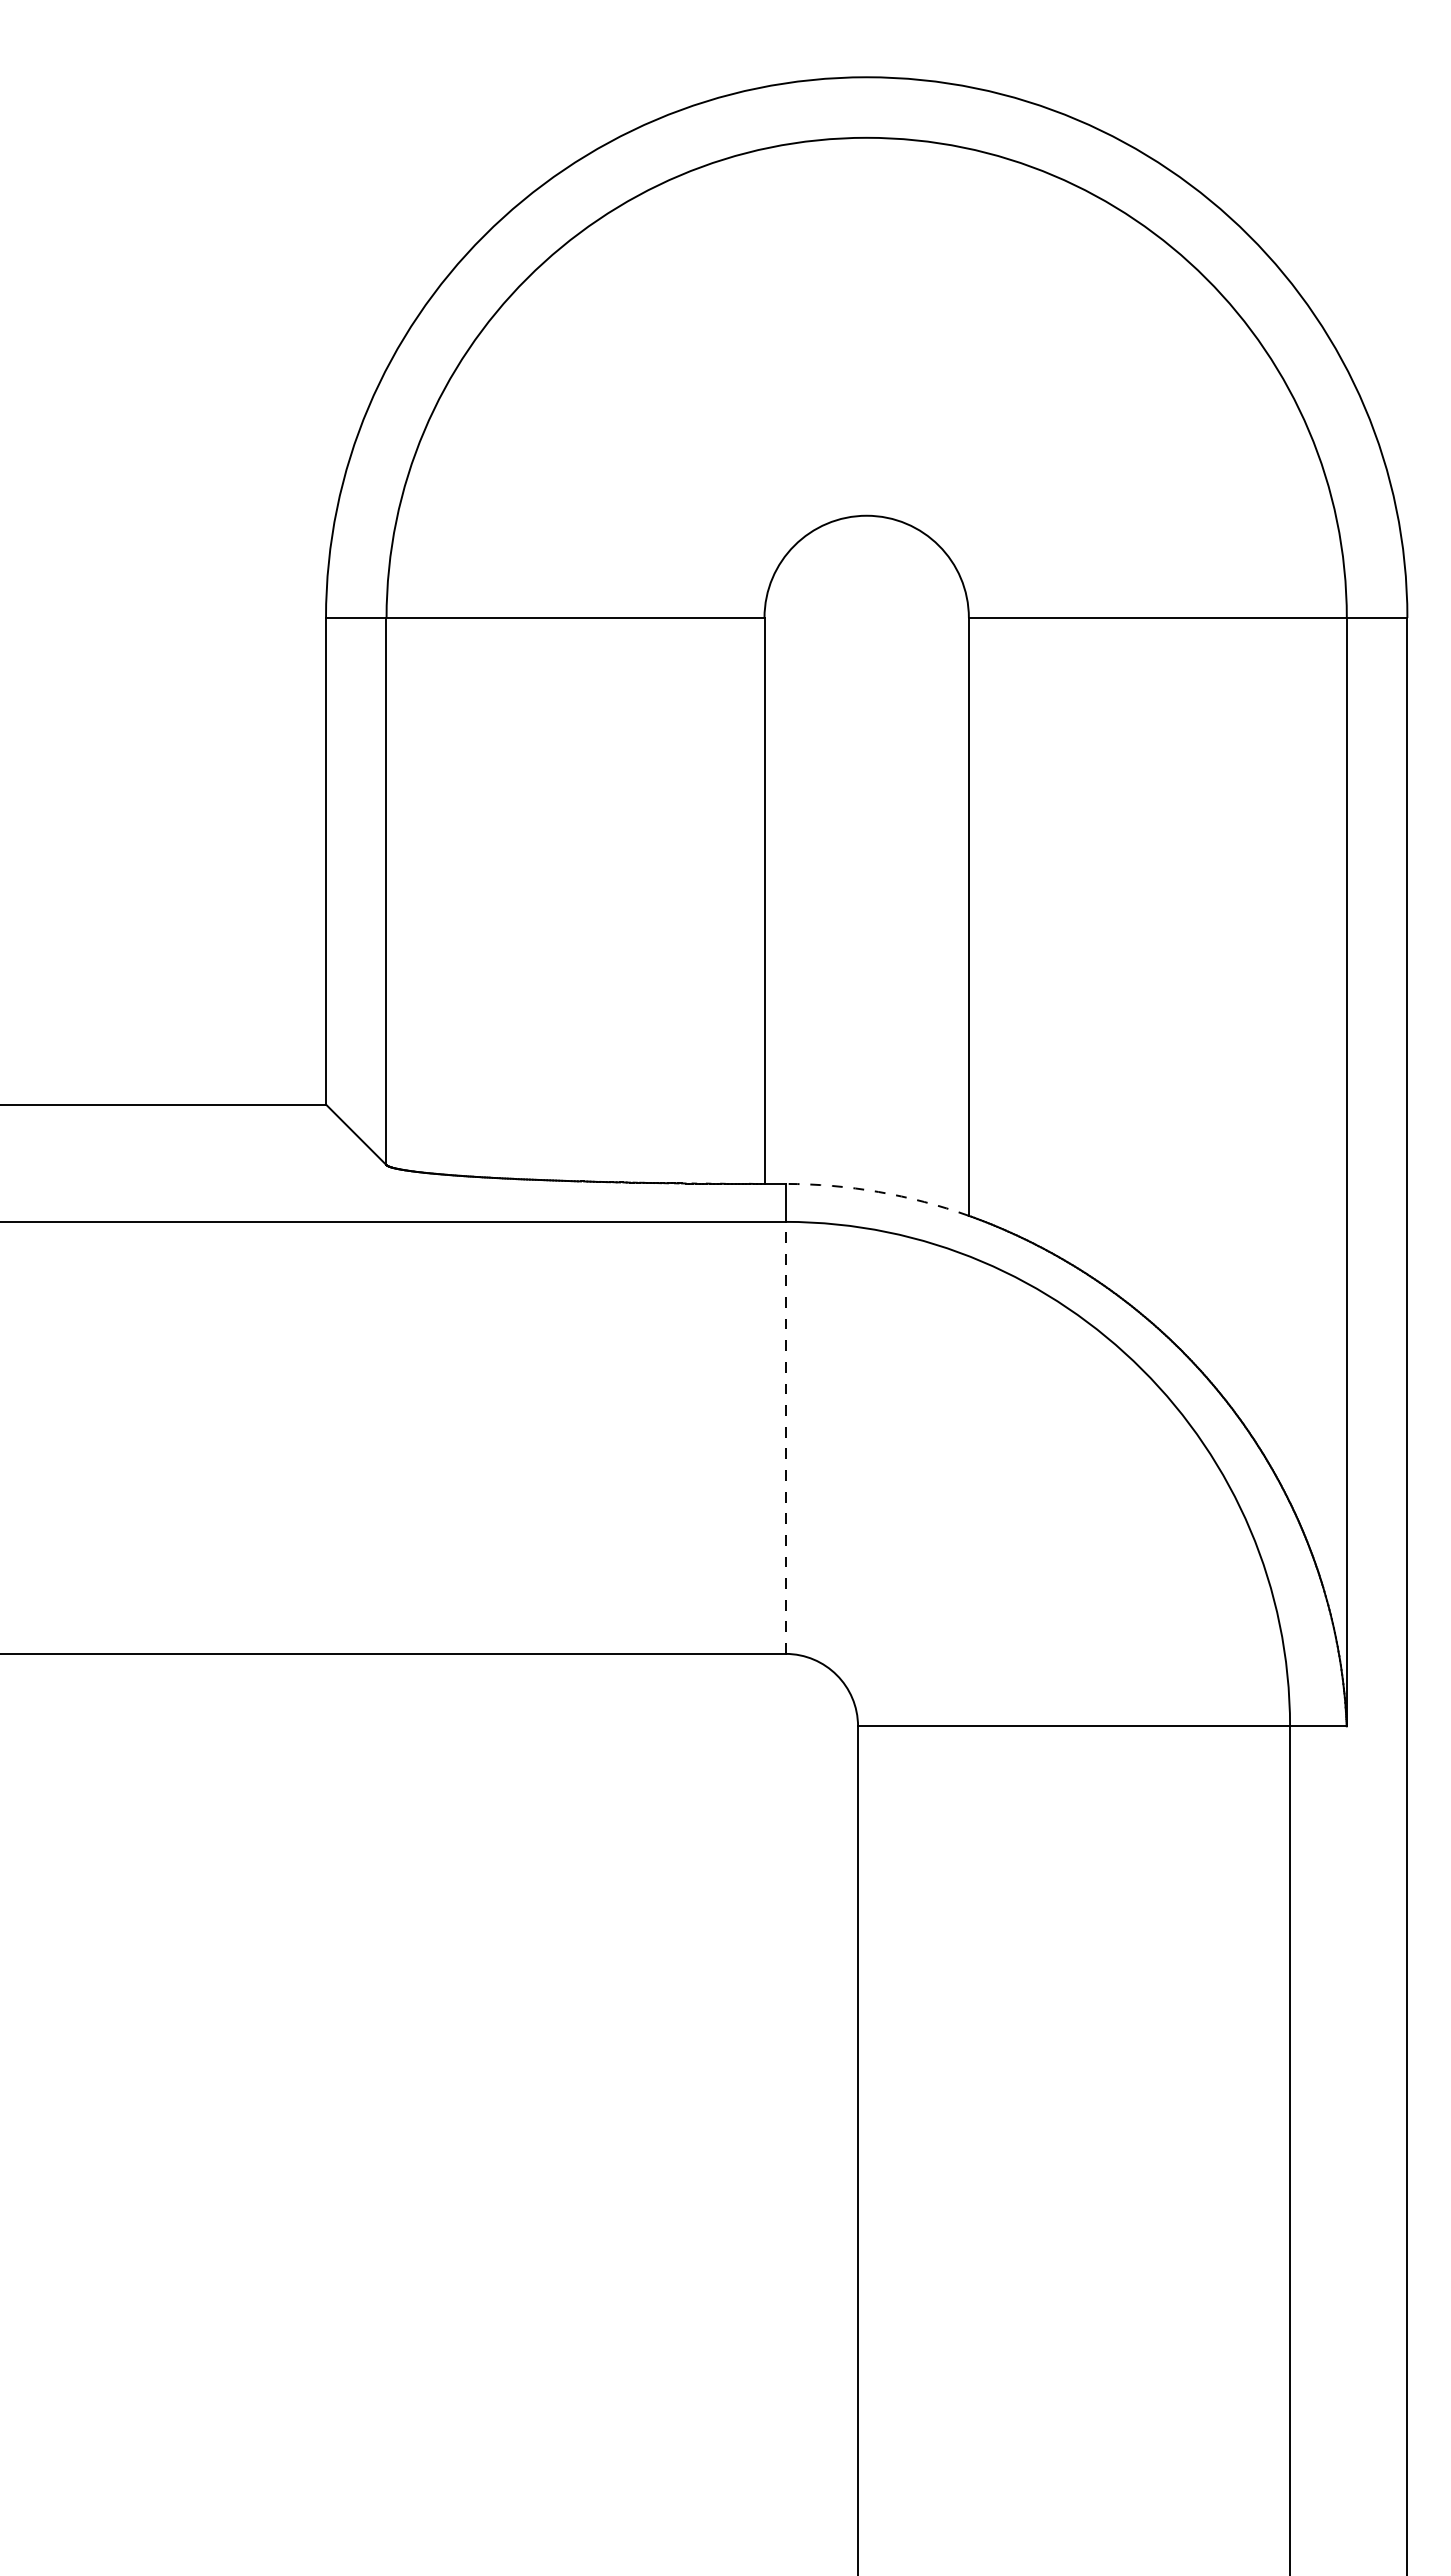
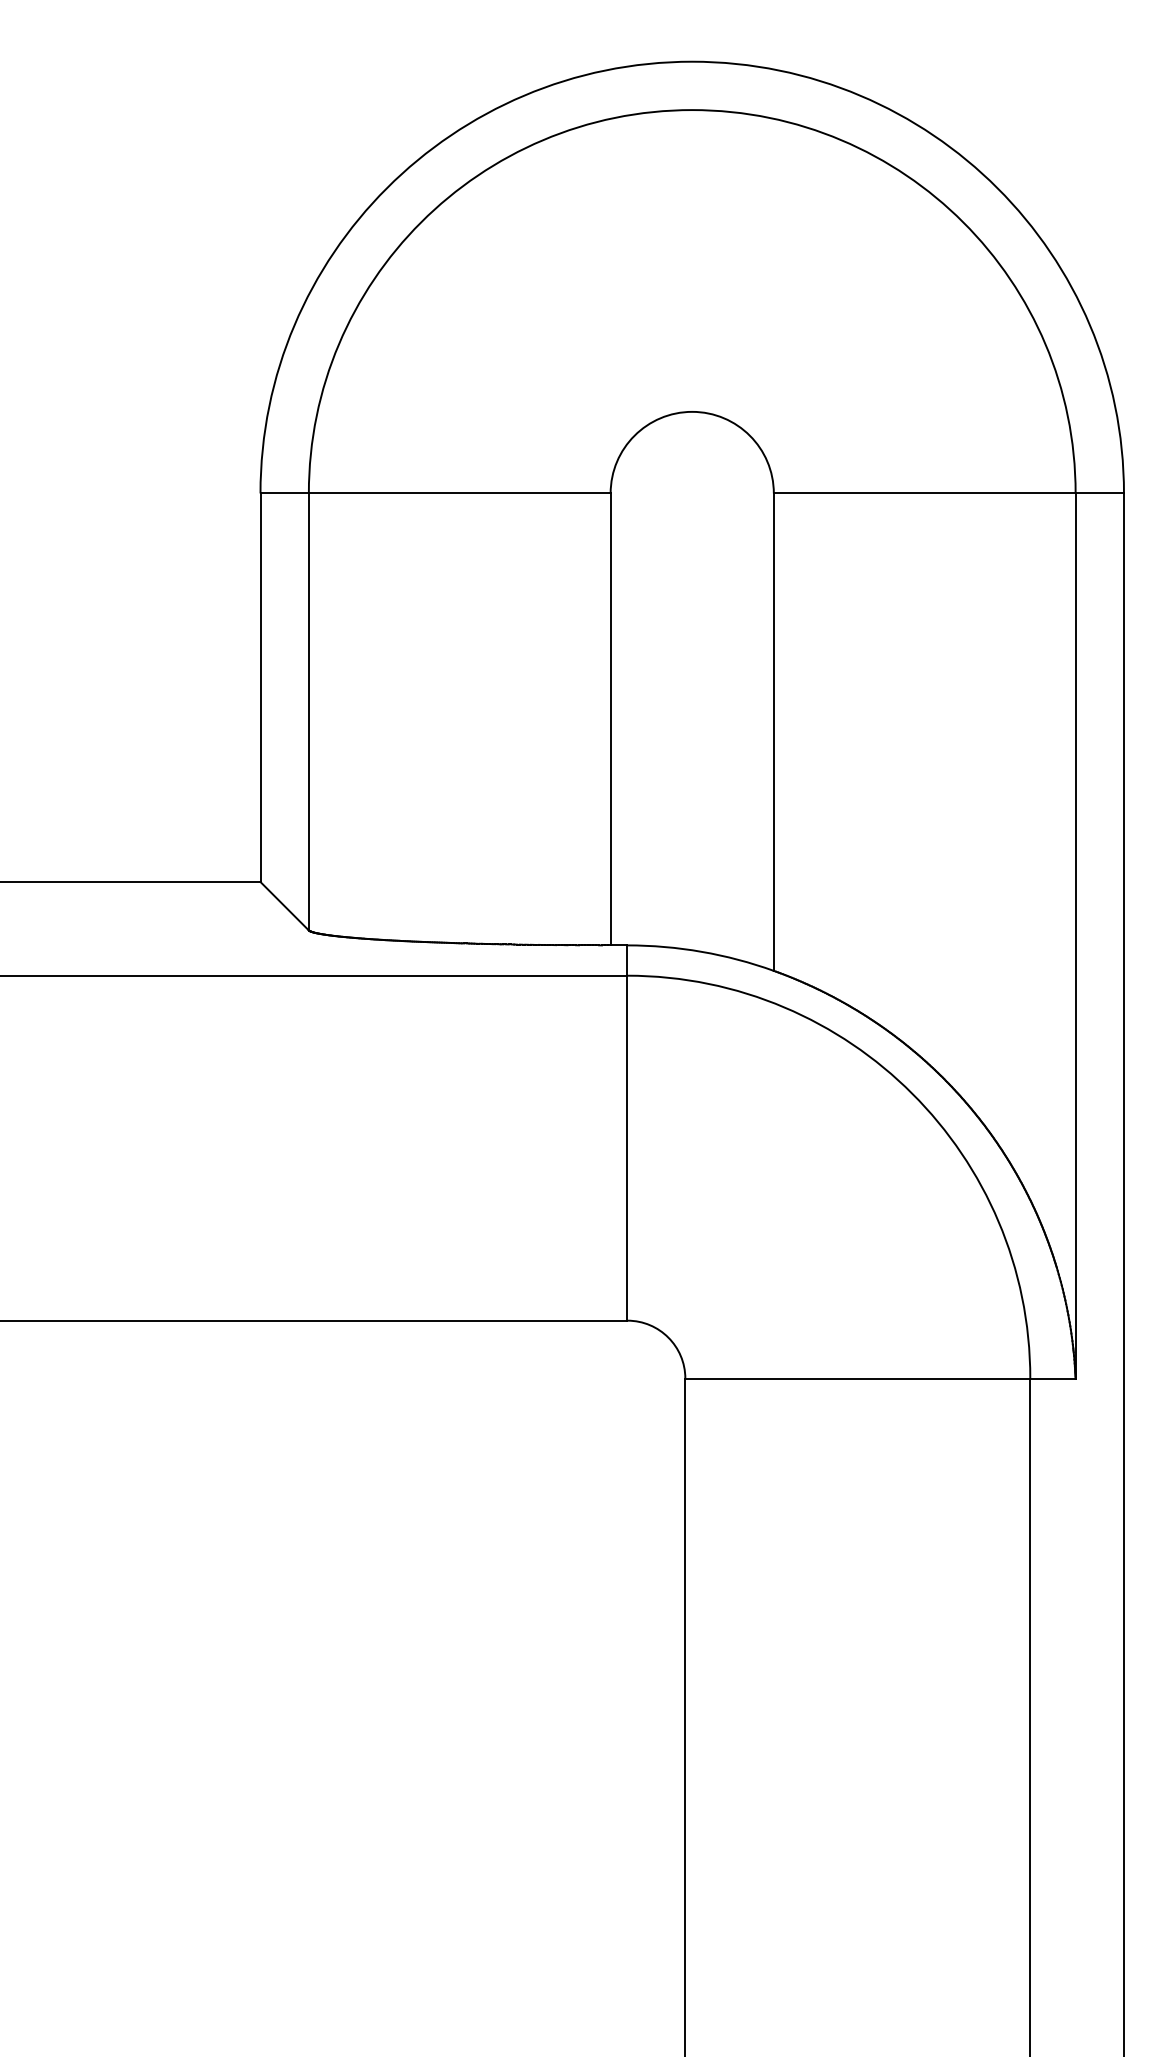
arc: (878, 1191) -> (701, 951), dashed -> solid
line: (785, 1437) -> (627, 1147), dashed -> solid

